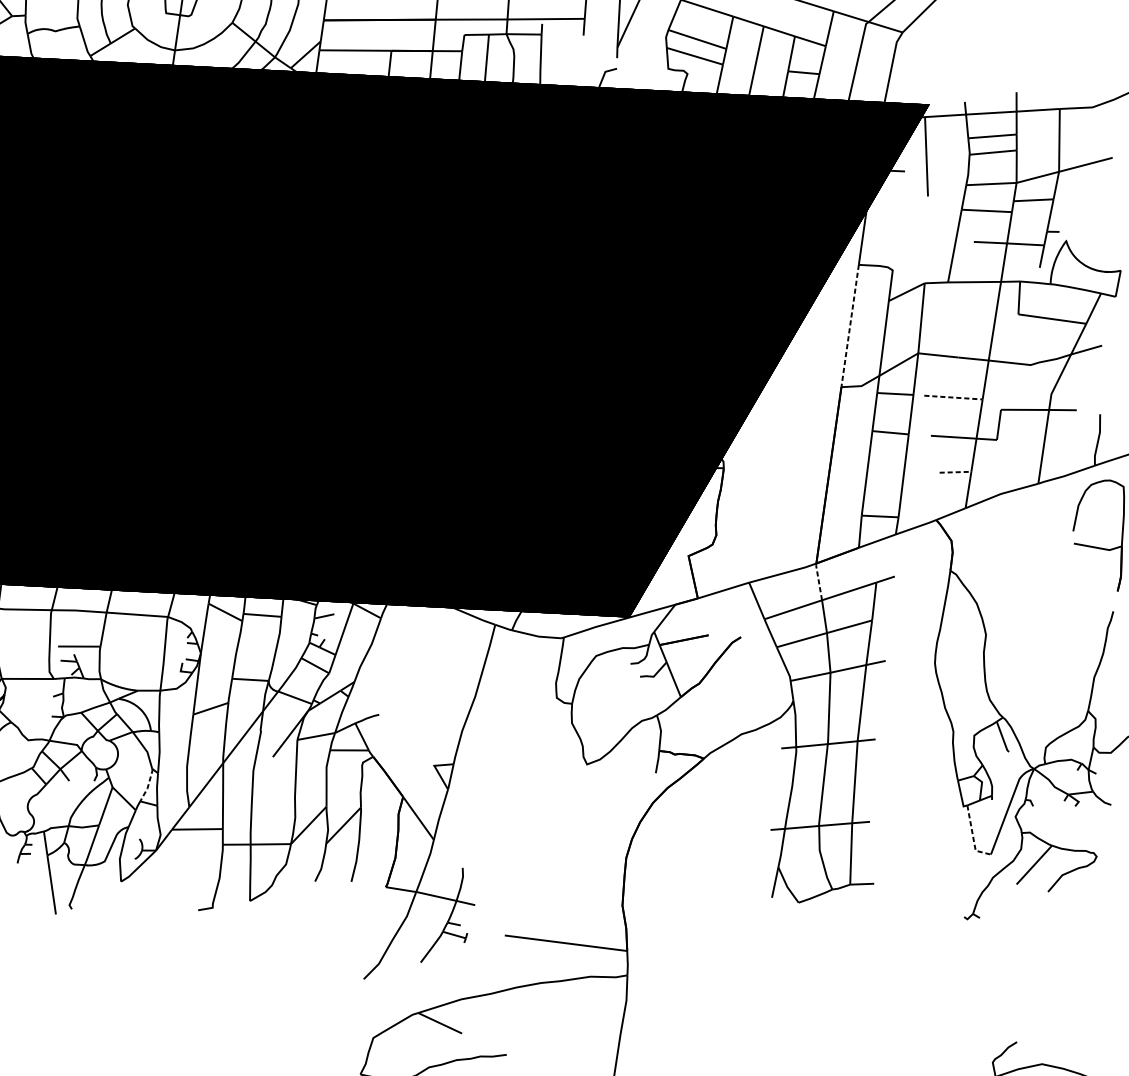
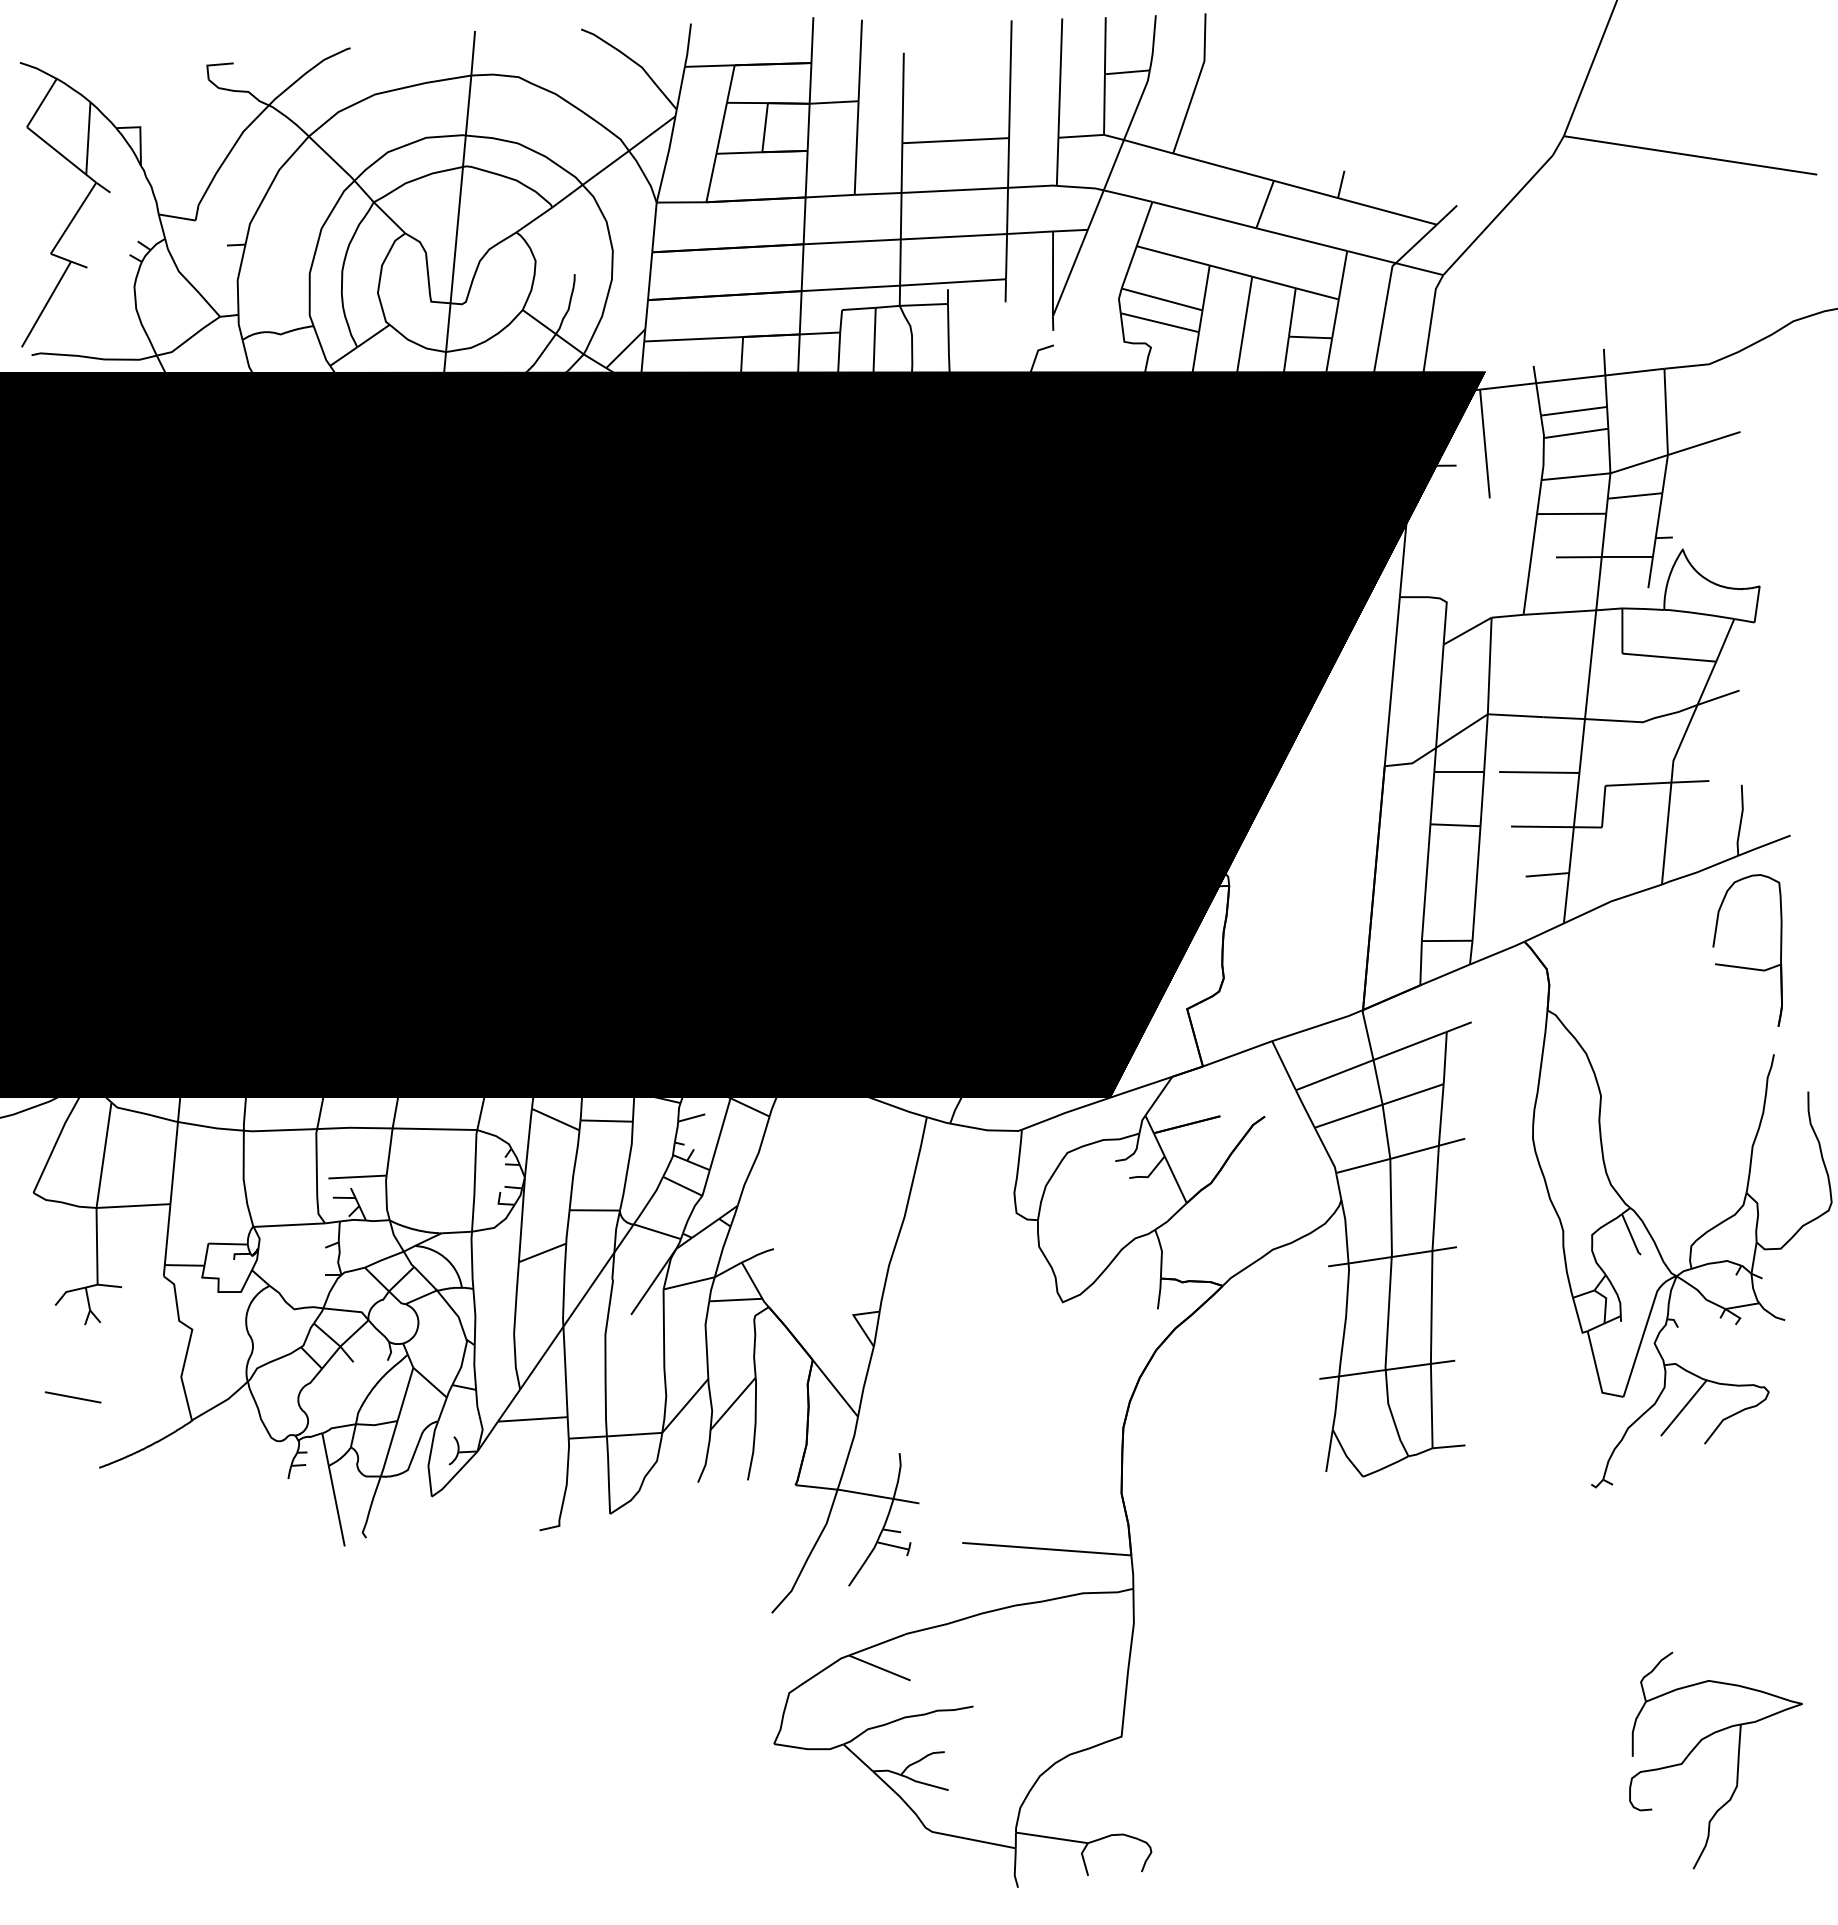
line: (850, 325) -> (1392, 681), dashed -> solid
line: (953, 397) -> (1539, 772), dashed -> solid
line: (955, 472) -> (1547, 874), dashed -> solid
line: (818, 581) -> (1367, 1034), dashed -> solid
line: (148, 786) -> (462, 1363), dashed -> solid
line: (972, 836) -> (1597, 1373), dashed -> solid

